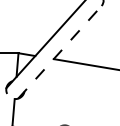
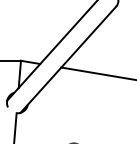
line: (60, 52) -> (68, 59), dashed -> solid

